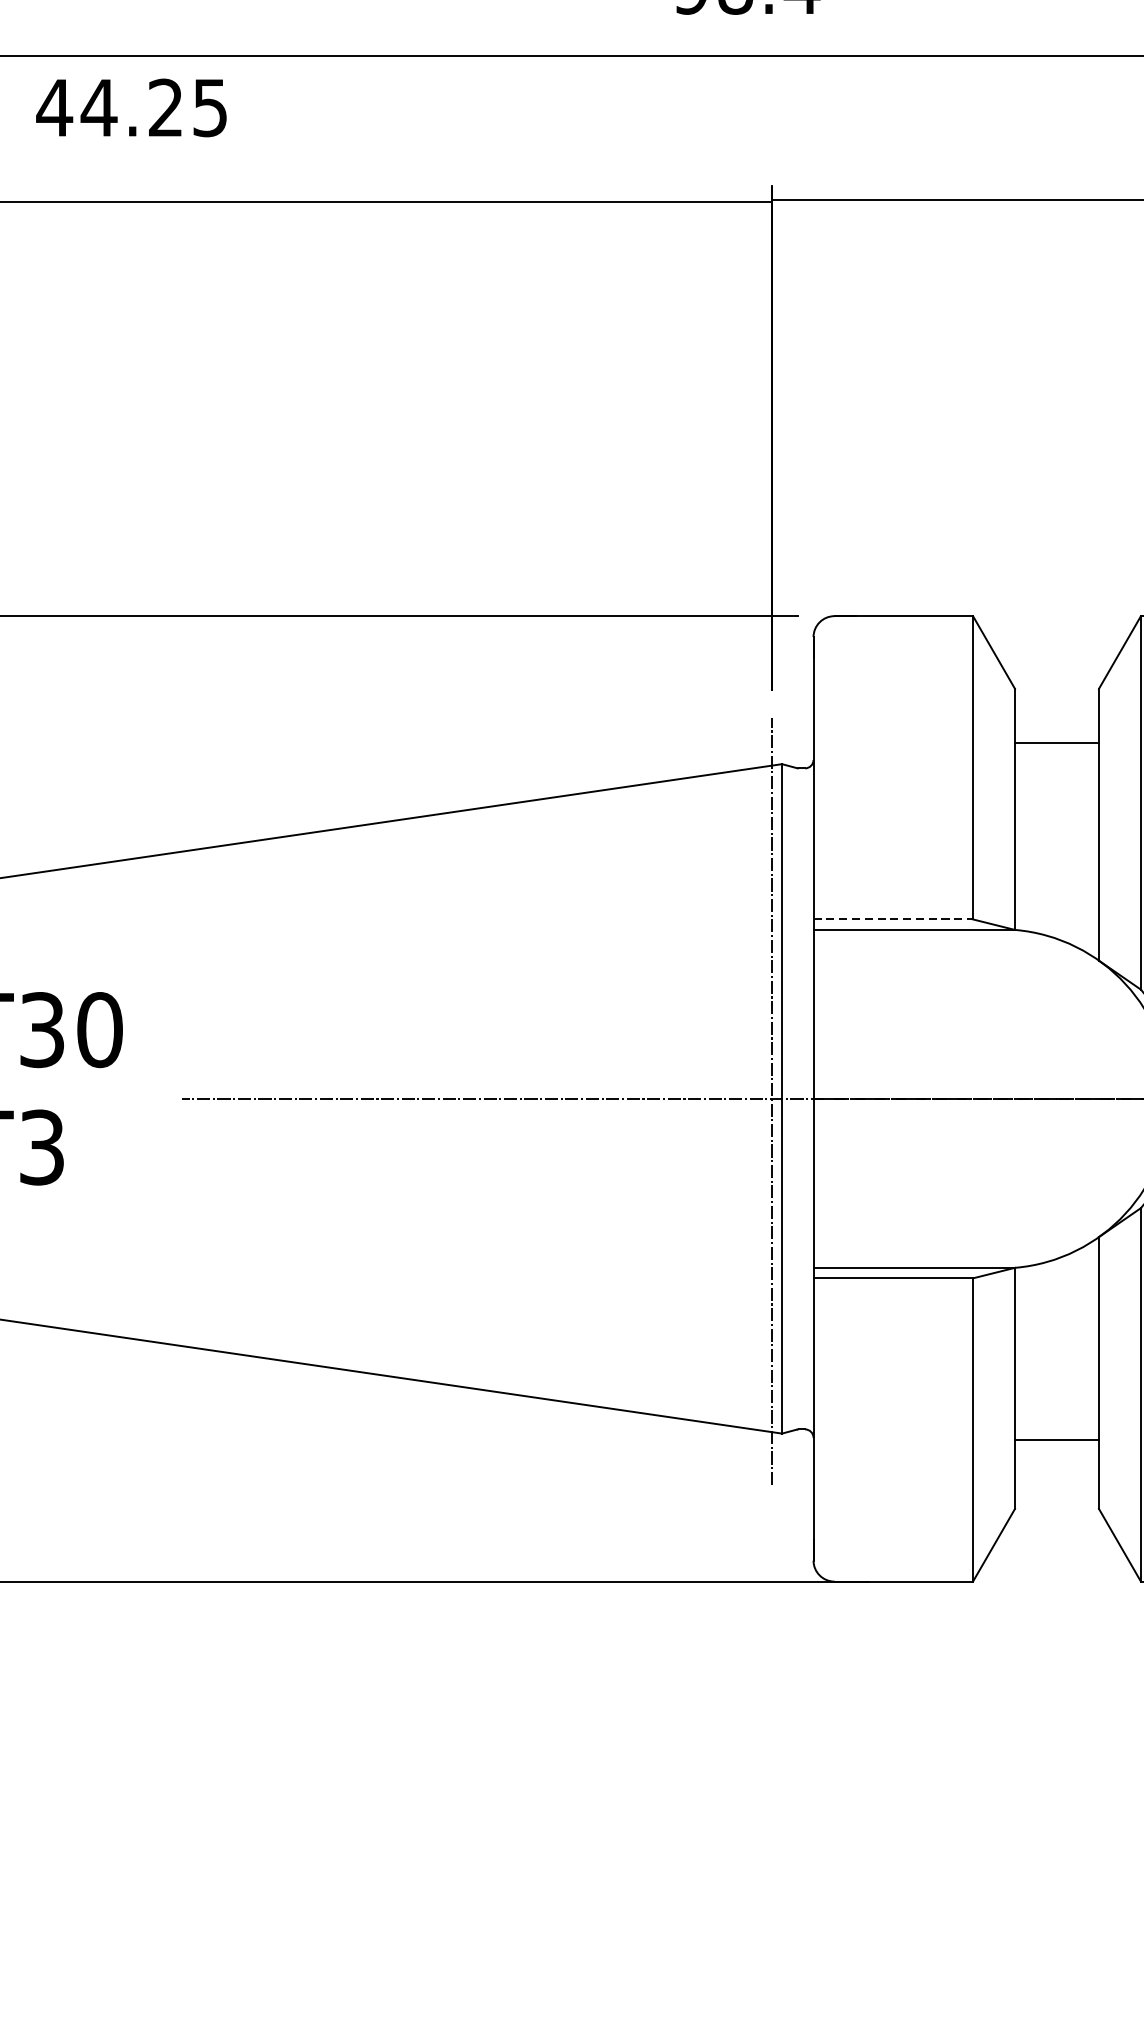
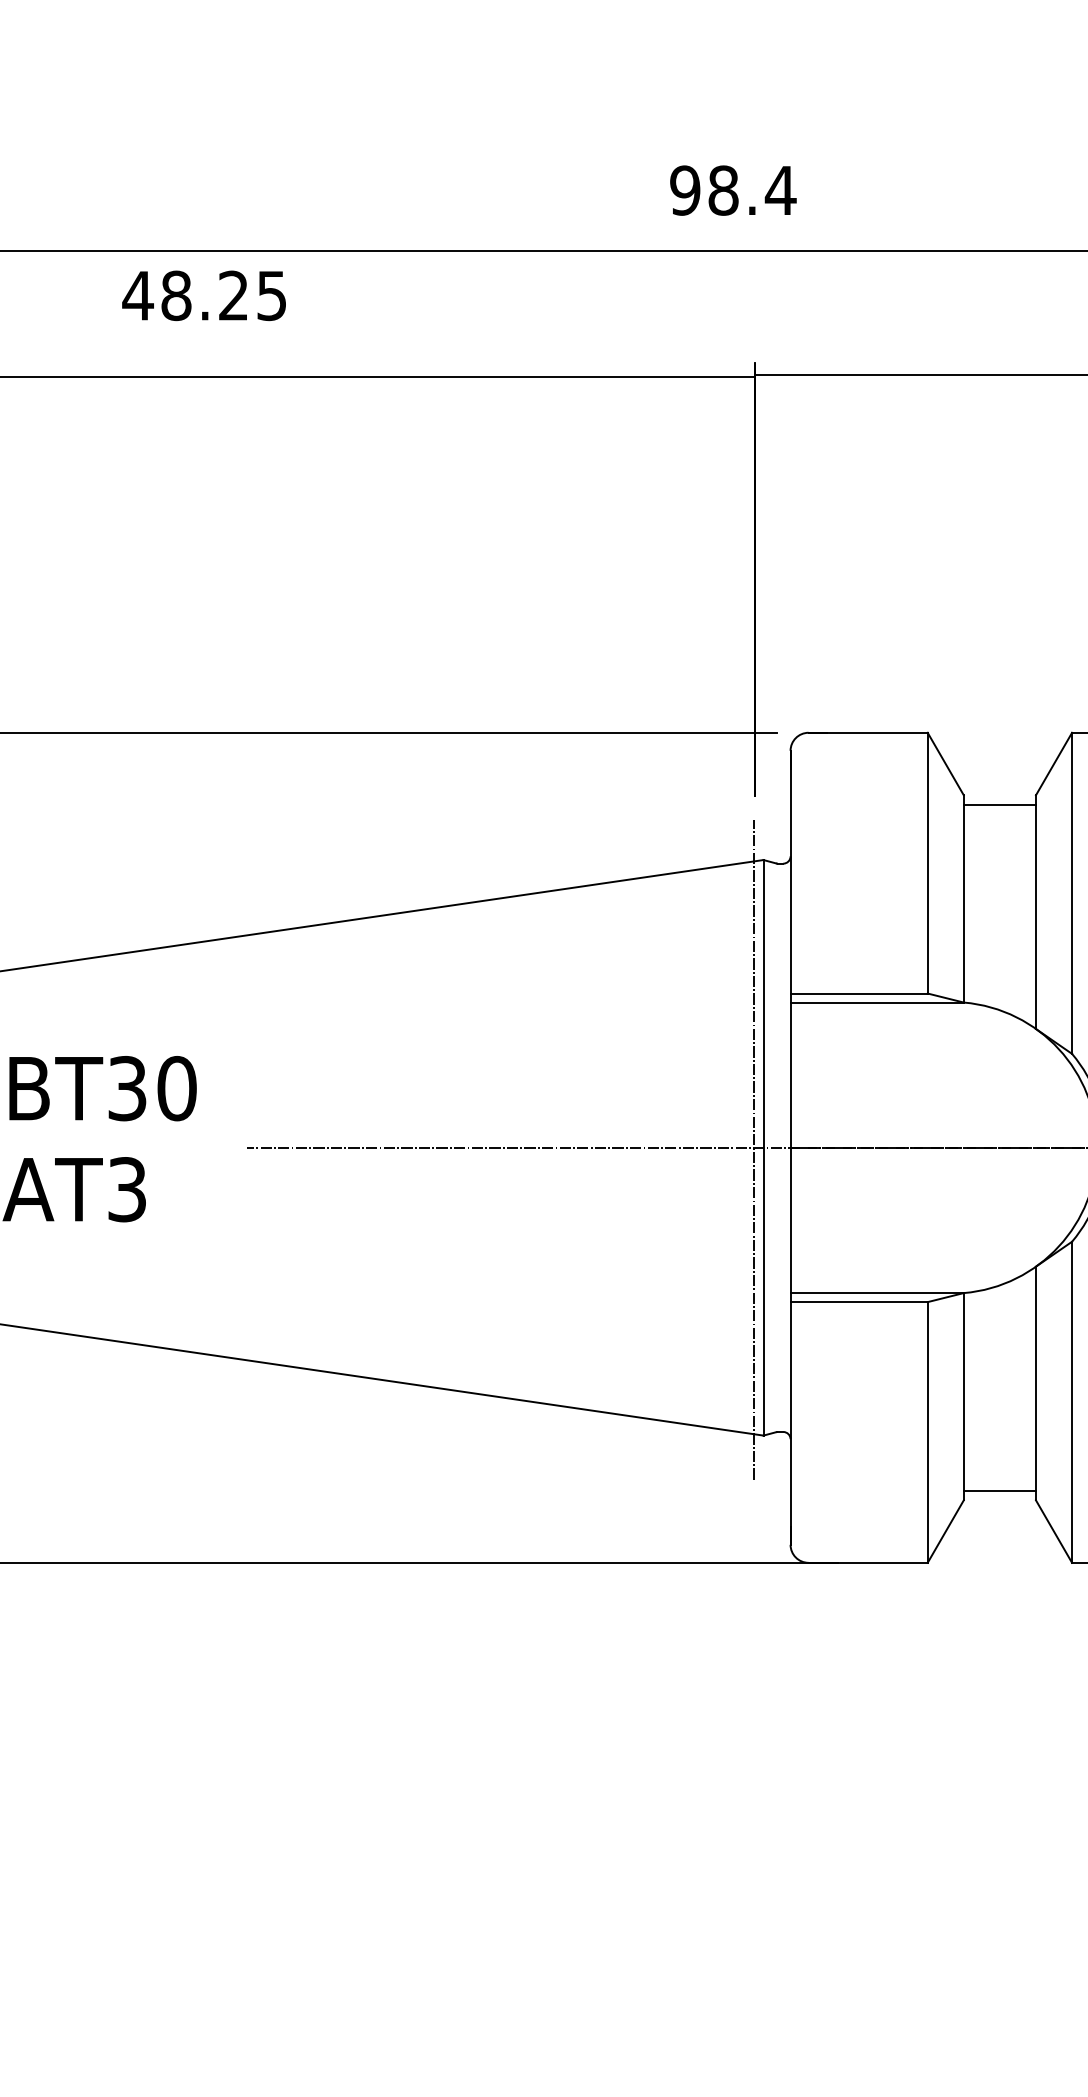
text: (99, 107) -> (176, 295), 44.25 -> 48.25
line: (1056, 742) -> (999, 804), moved
line: (893, 919) -> (859, 993), dashed -> solid
line: (1056, 1439) -> (999, 1490), moved

